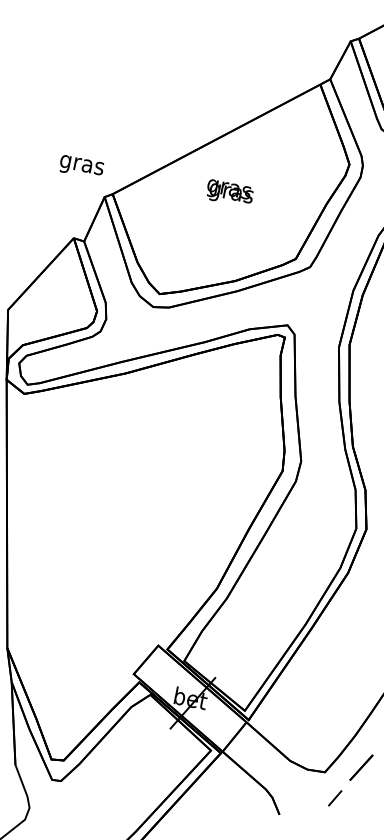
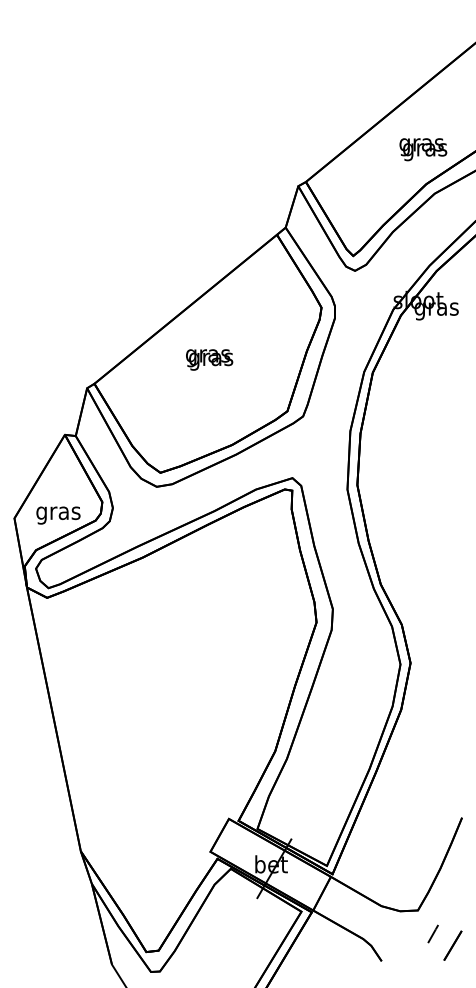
text: (81, 167) -> (58, 515), moved
line: (361, 767) -> (452, 945), moved

